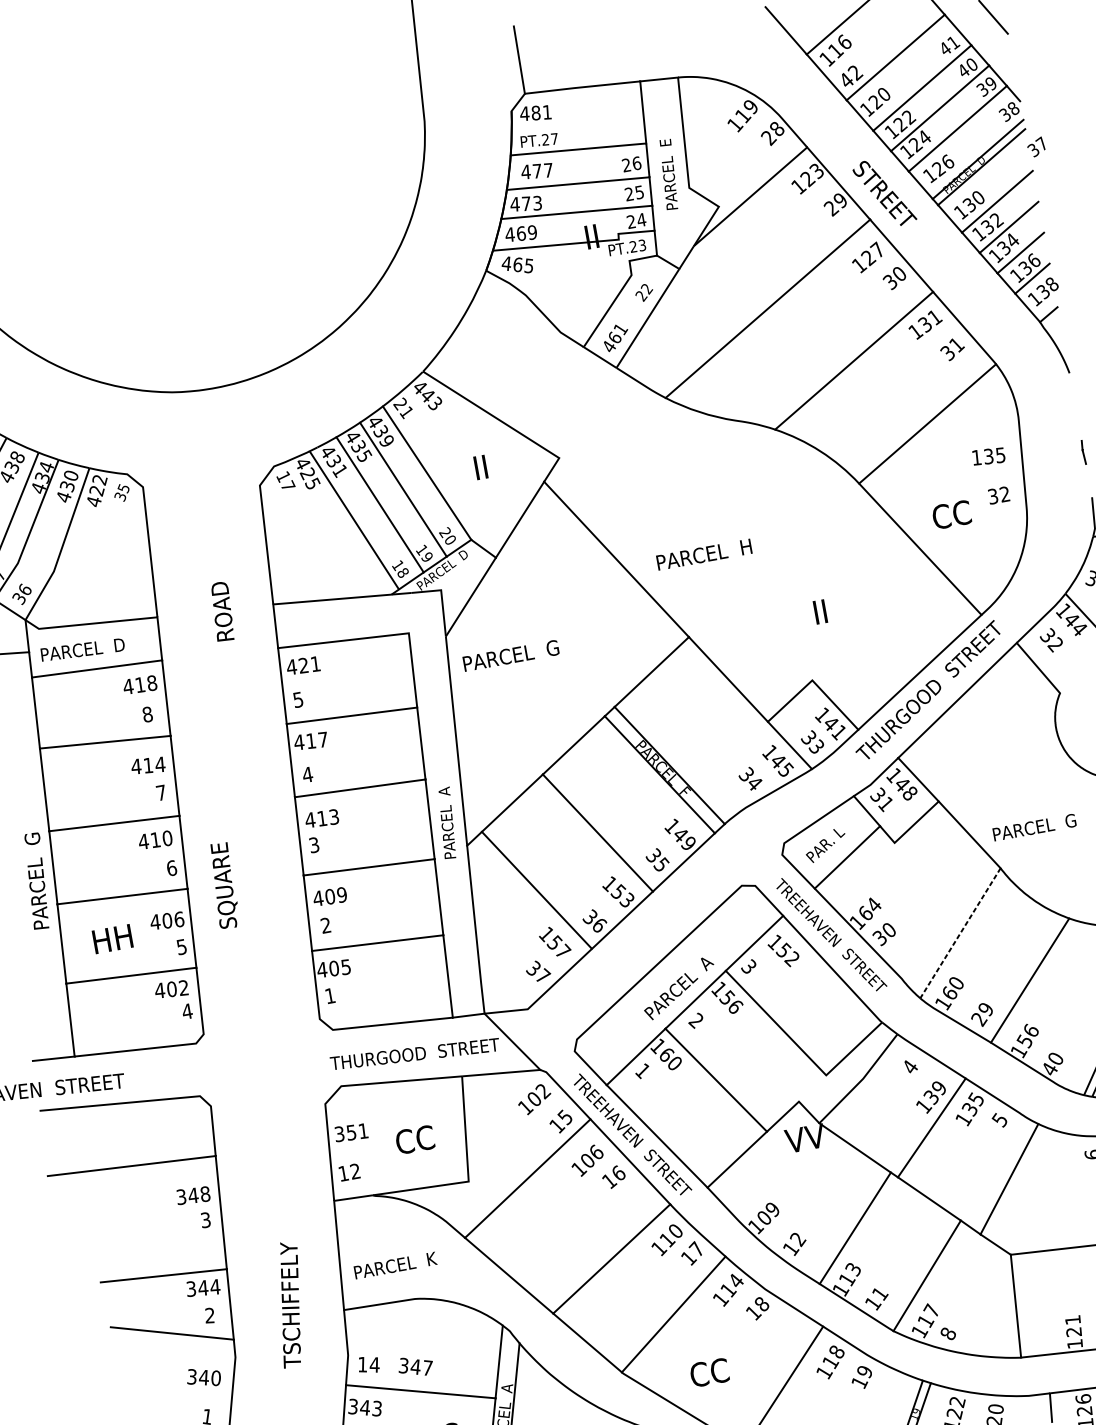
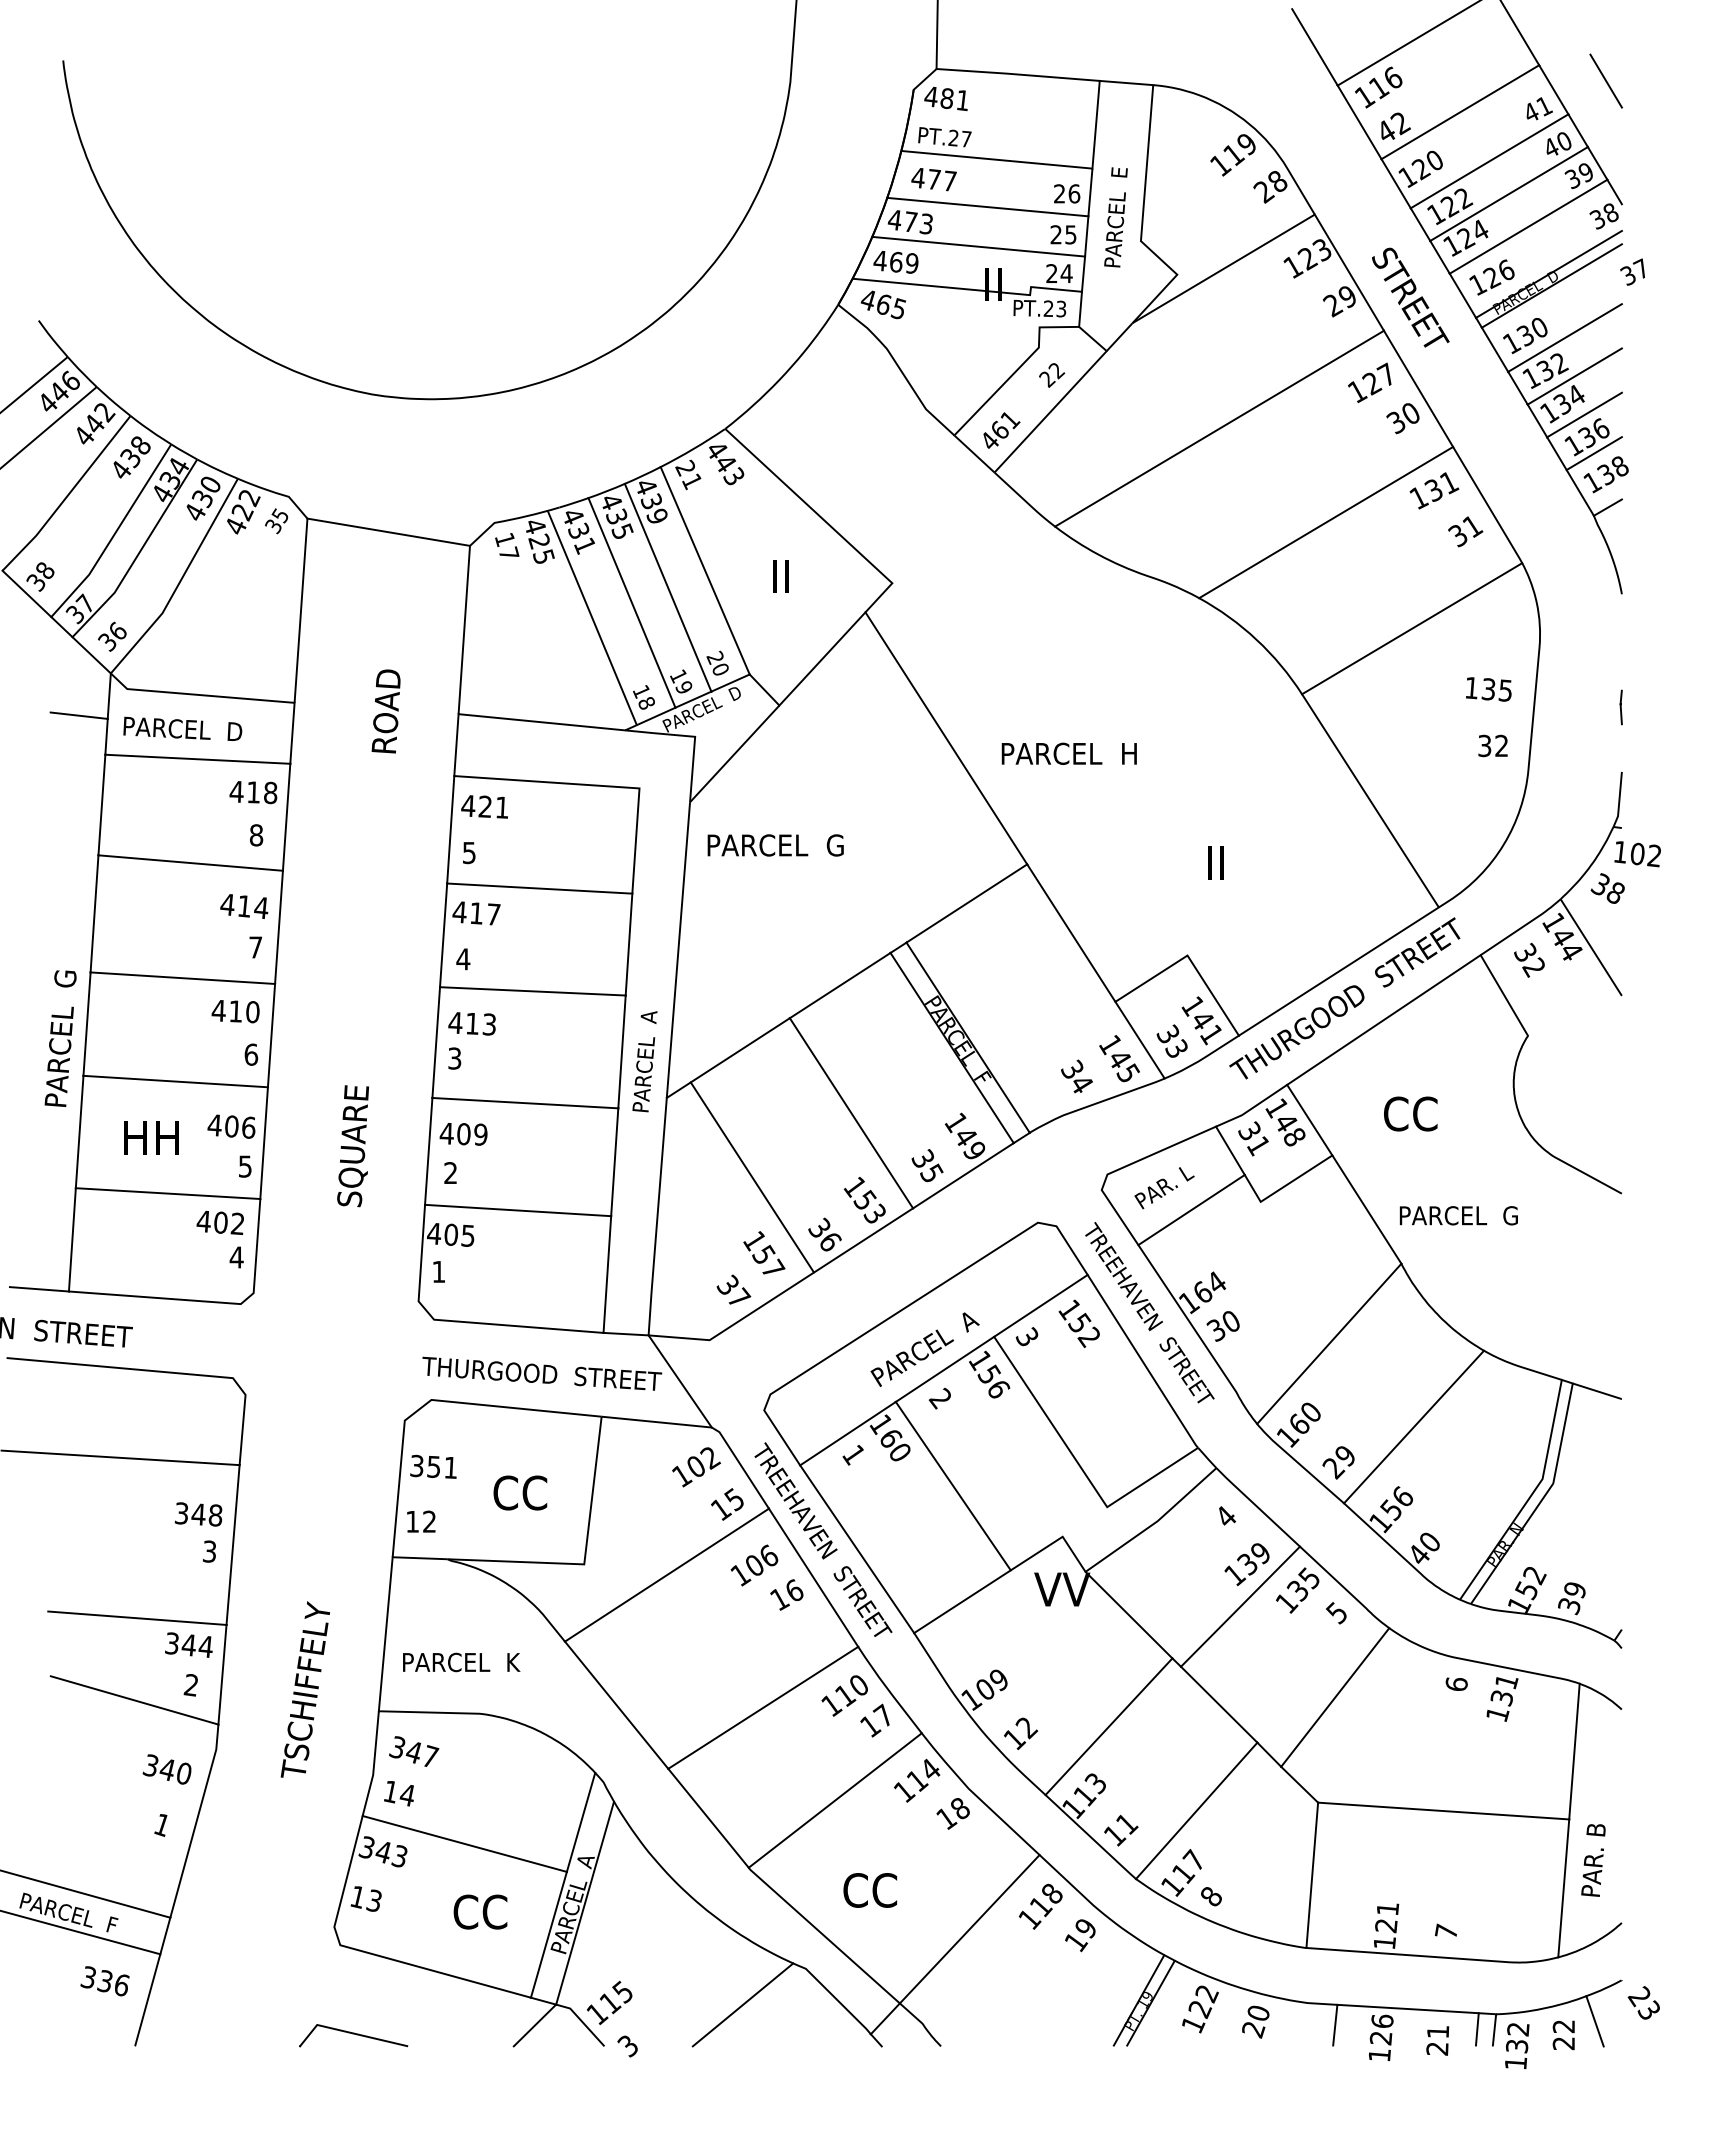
line: (201, 485) -> (388, 531), added
text: (951, 514) -> (1410, 1113), moved
text: (223, 886) -> (352, 1146), moved
line: (960, 933) -> (1329, 1343), dashed -> solid
text: (415, 1366) -> (414, 1751), moved

